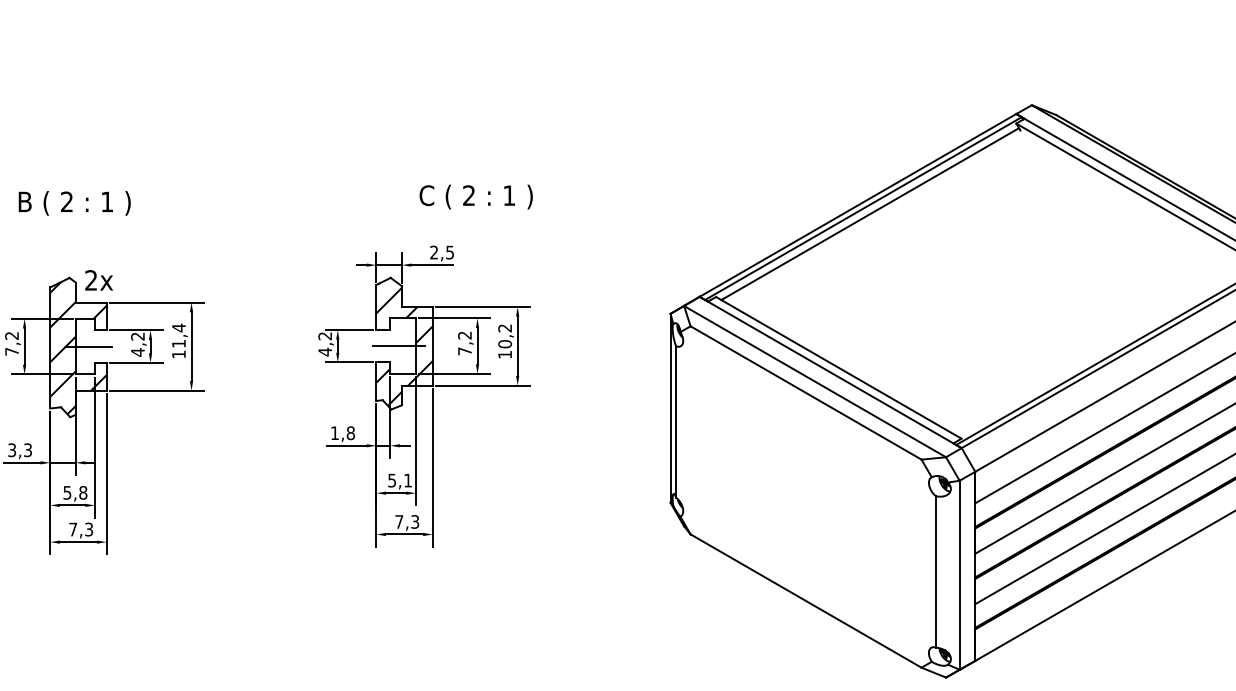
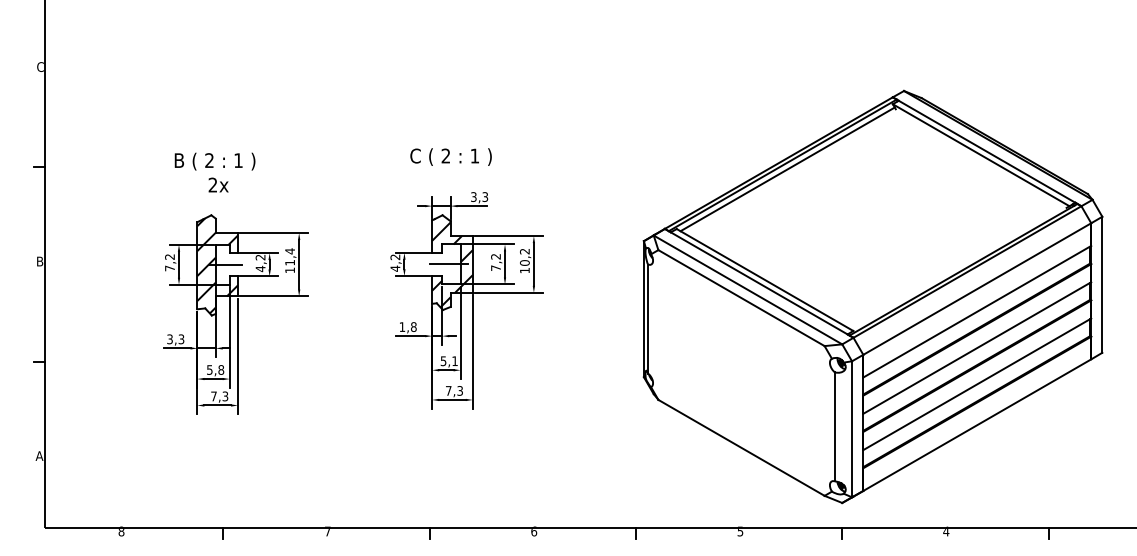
text: (475, 196) -> (450, 156), moved
text: (442, 251) -> (479, 196), 2,5 -> 3,3
text: (98, 279) -> (218, 184), moved

